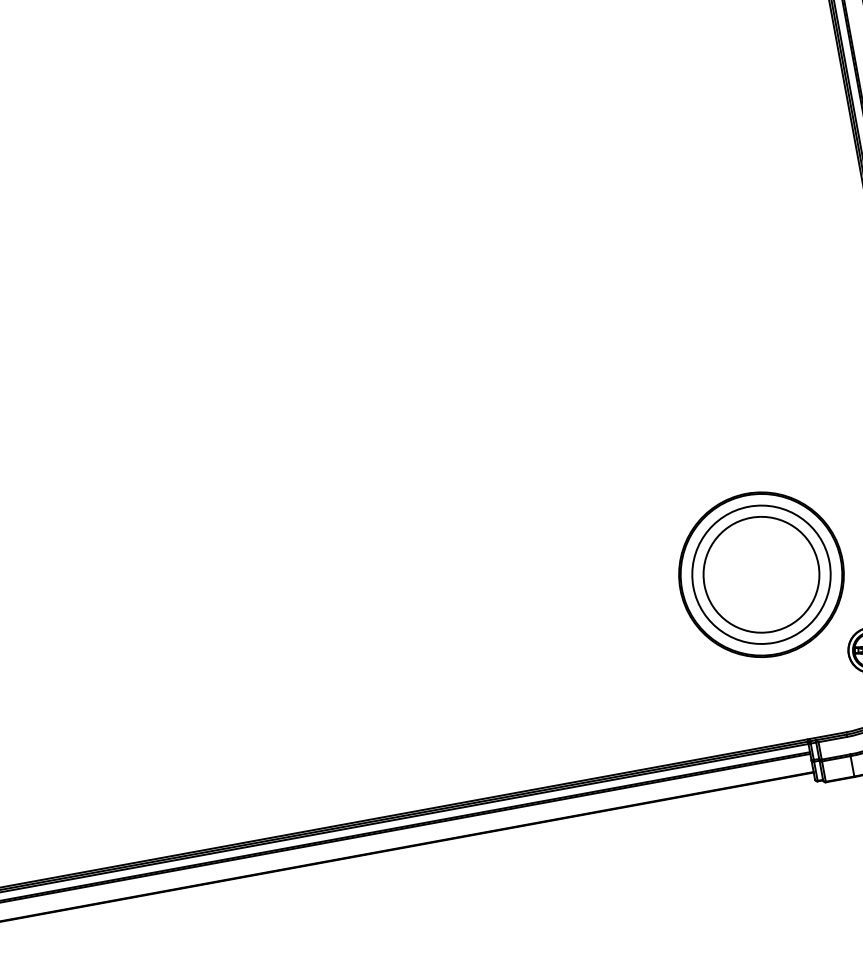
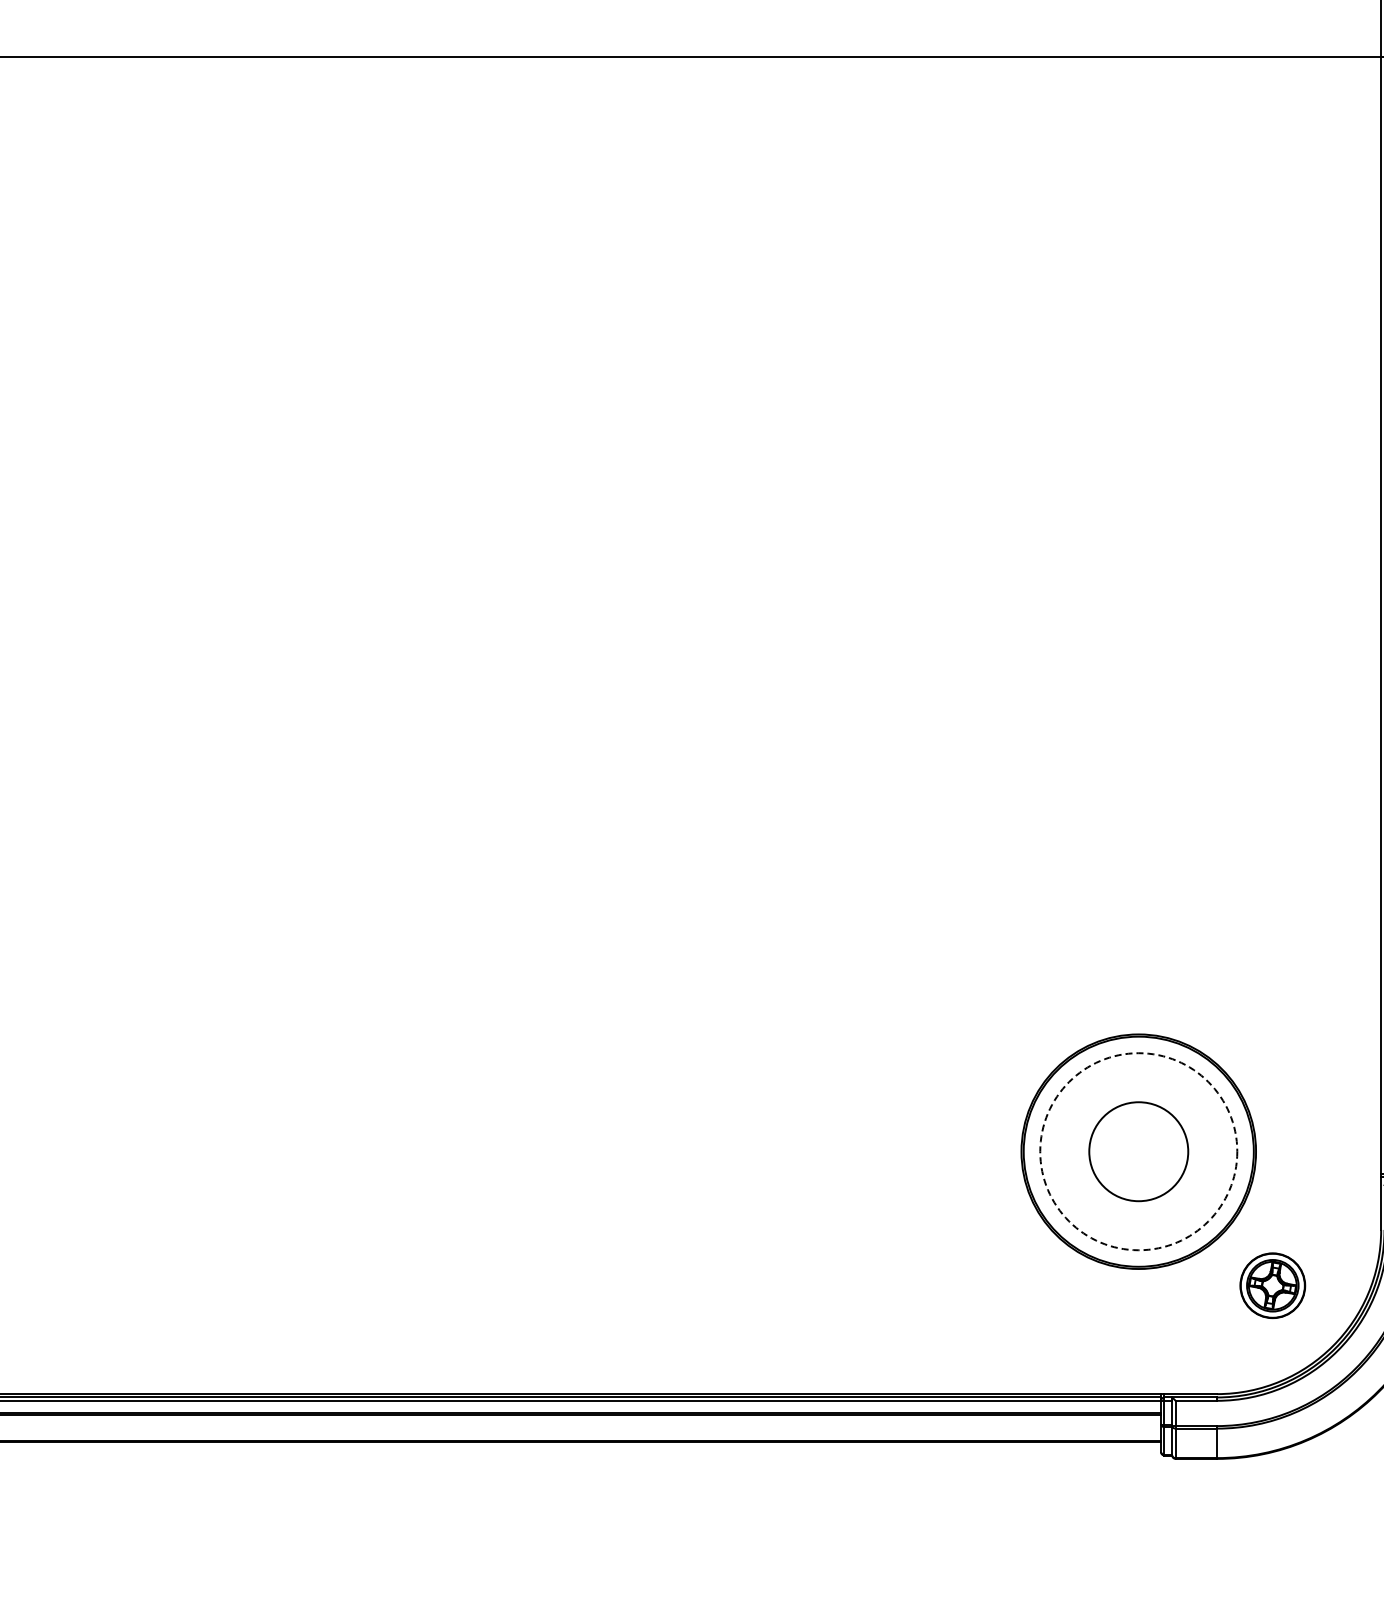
circle: (761, 574) -> (1138, 1151), size x0.6
circle: (761, 574) -> (1138, 1151), solid -> dashed

